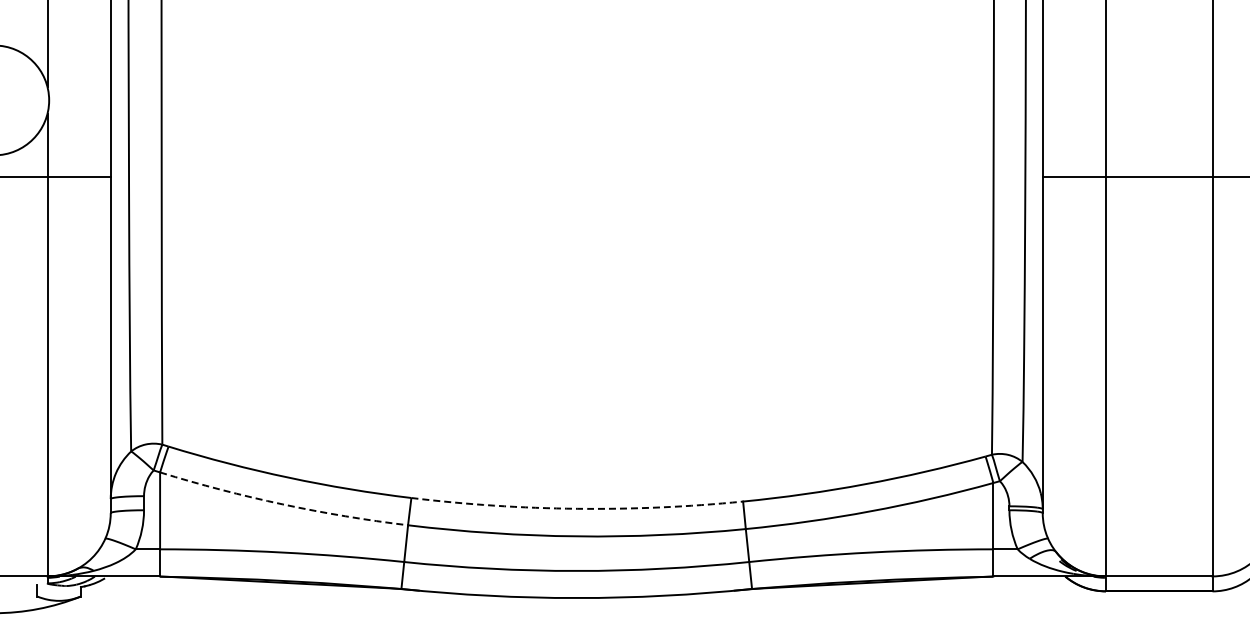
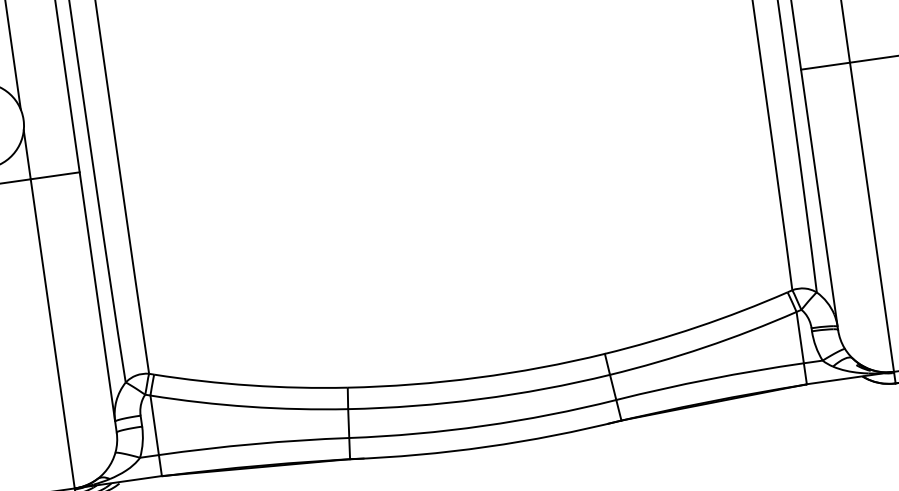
arc: (282, 504) -> (248, 406), dashed -> solid
arc: (577, 508) -> (477, 377), dashed -> solid

